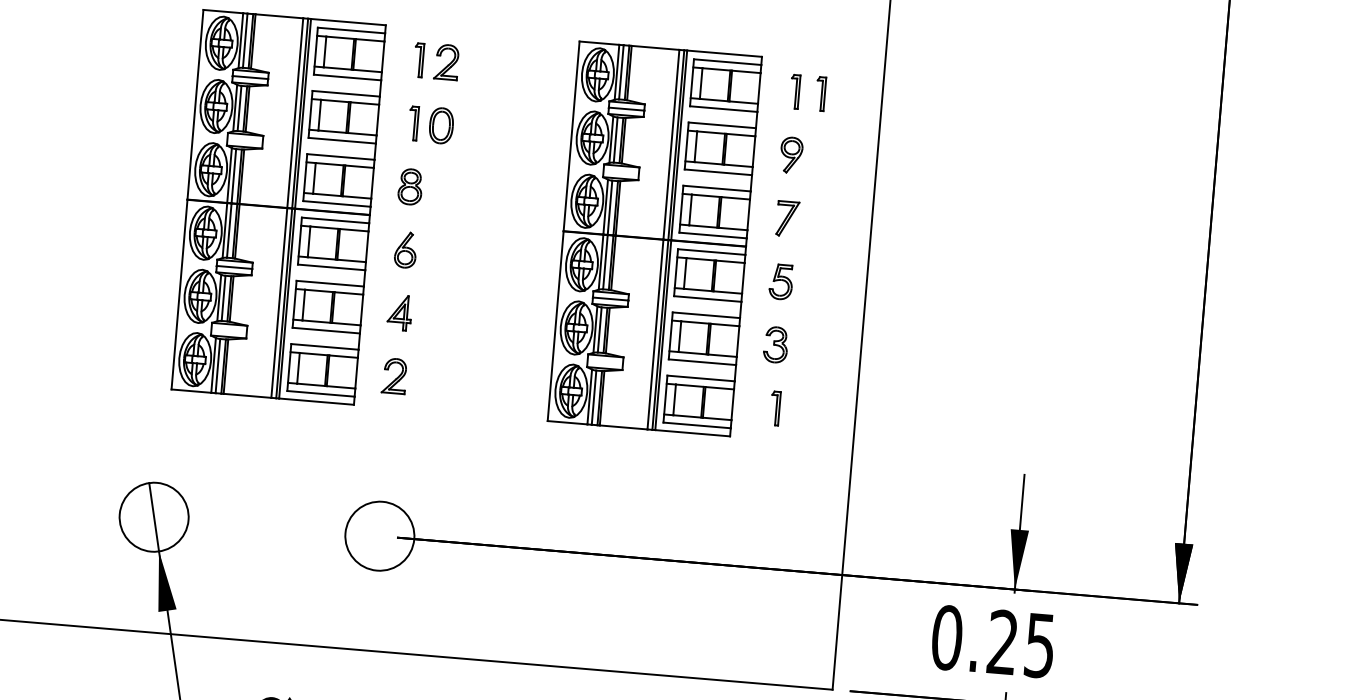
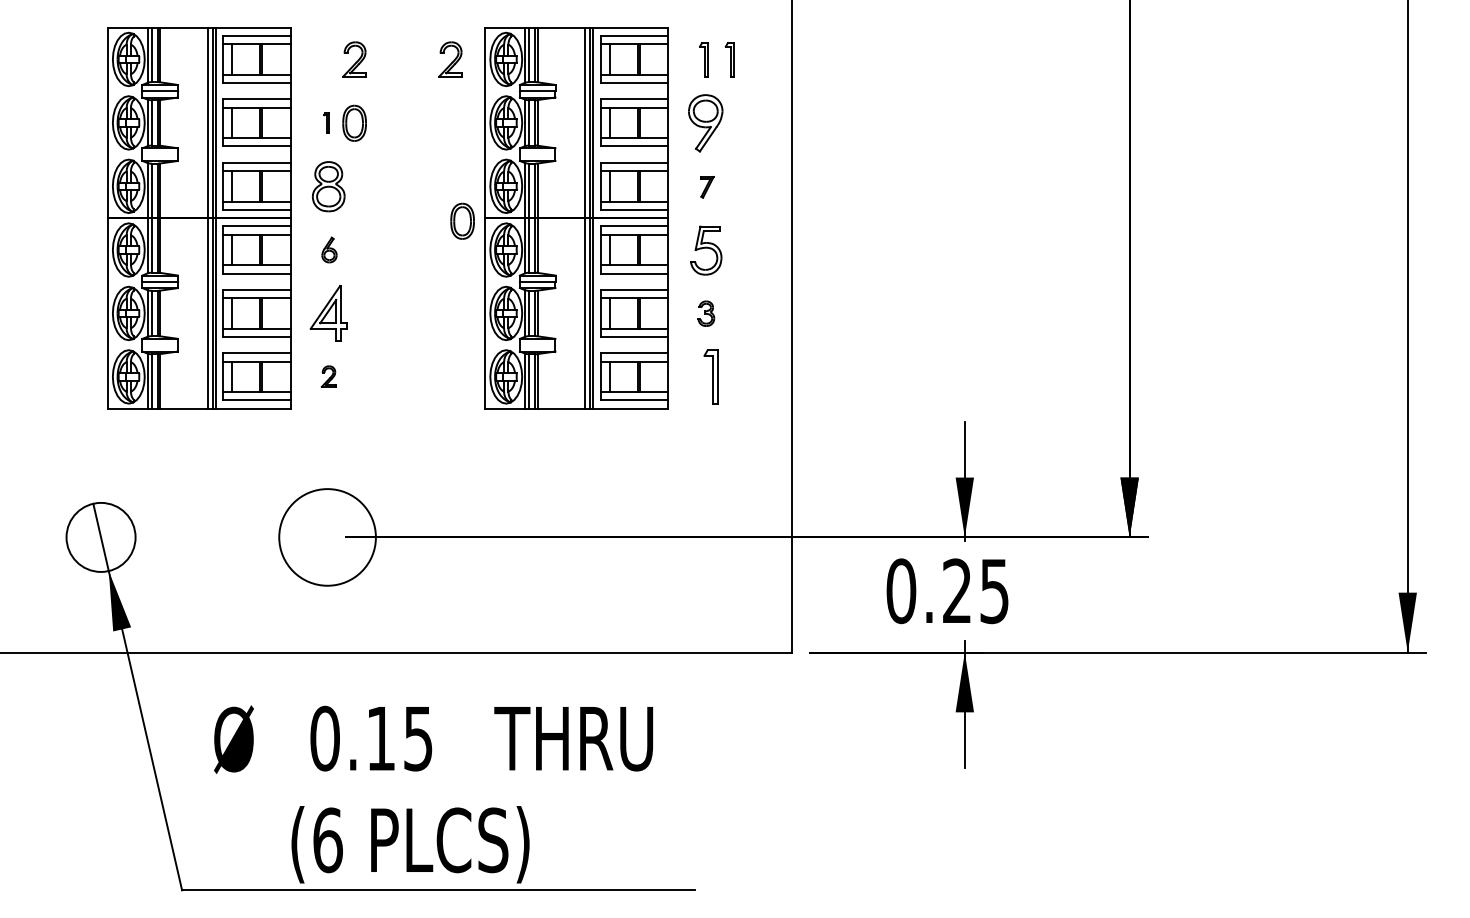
part: (418, 59) -> (326, 59), removed
part: (542, 70) -> (450, 59), added
part: (413, 122) -> (326, 122), size x0.6
part: (791, 155) -> (705, 123), size x1.6
part: (410, 186) -> (328, 186), size x1.4
part: (787, 219) -> (707, 187), size x0.6
part: (540, 231) -> (462, 220), added
part: (405, 249) -> (329, 249), size x0.7
part: (781, 282) -> (706, 250), size x1.4
part: (399, 312) -> (328, 312), size x1.6
part: (776, 344) -> (706, 313), size x0.7
part: (394, 375) -> (328, 376), size x0.6
part: (774, 407) -> (710, 376), size x1.6
circle: (379, 535) -> (327, 536), size x1.4

